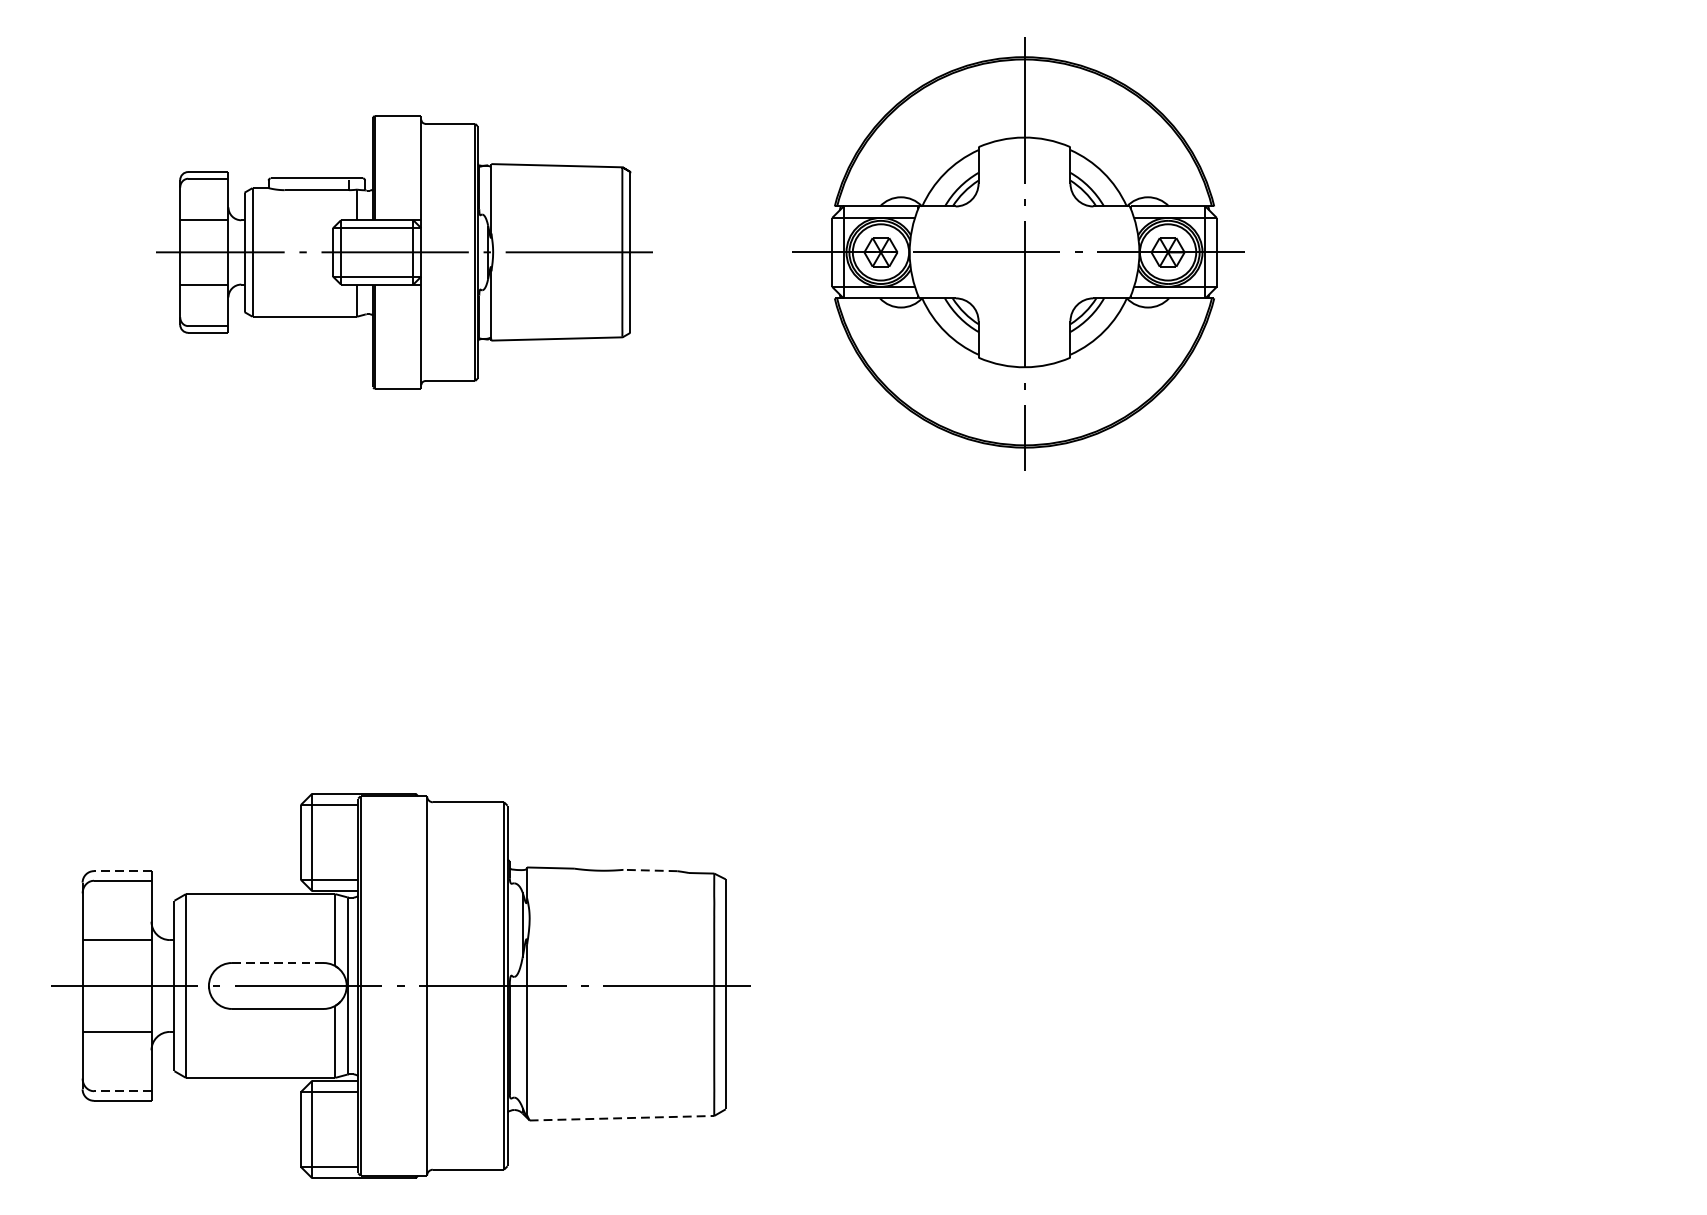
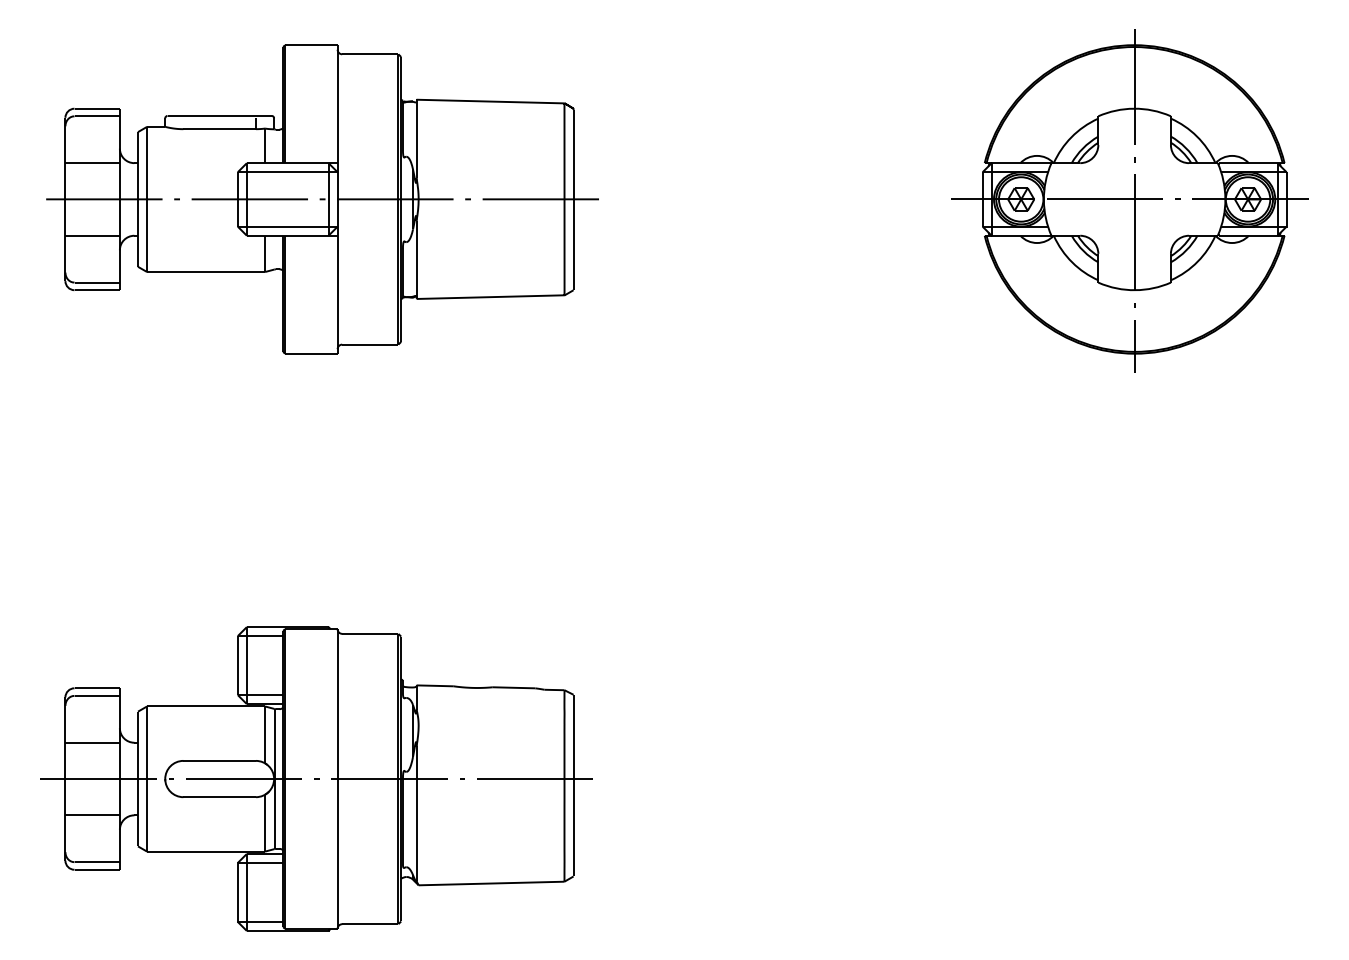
part: (407, 252) -> (322, 199), size x1.43
part: (1018, 253) -> (1129, 200), moved
line: (650, 870) -> (514, 687), dashed -> solid
line: (123, 871) -> (97, 688), dashed -> solid
line: (278, 962) -> (220, 760), dashed -> solid
line: (123, 1091) -> (97, 862), dashed -> solid
line: (621, 1118) -> (491, 883), dashed -> solid

